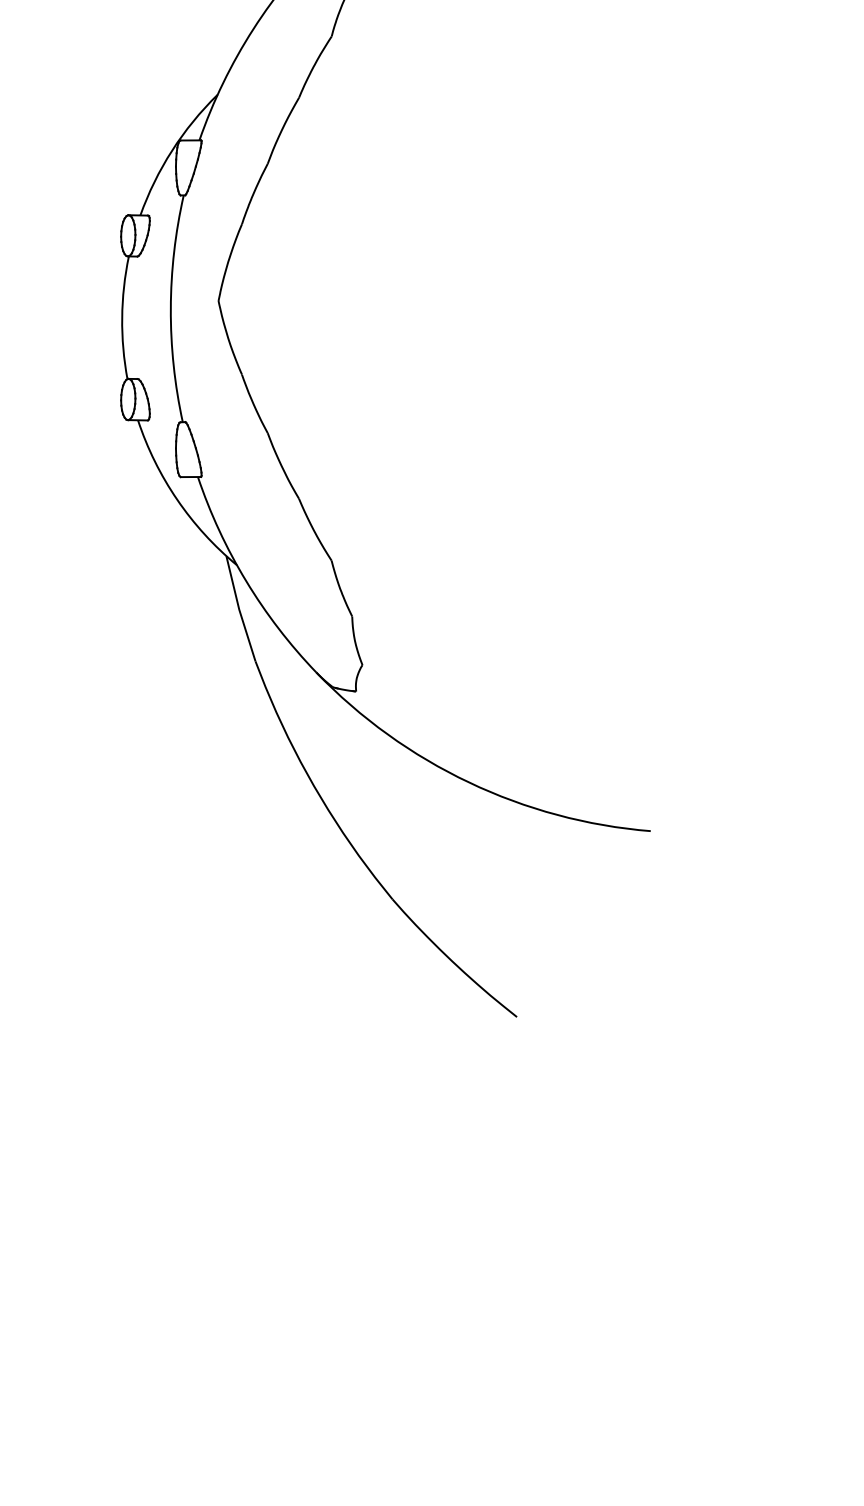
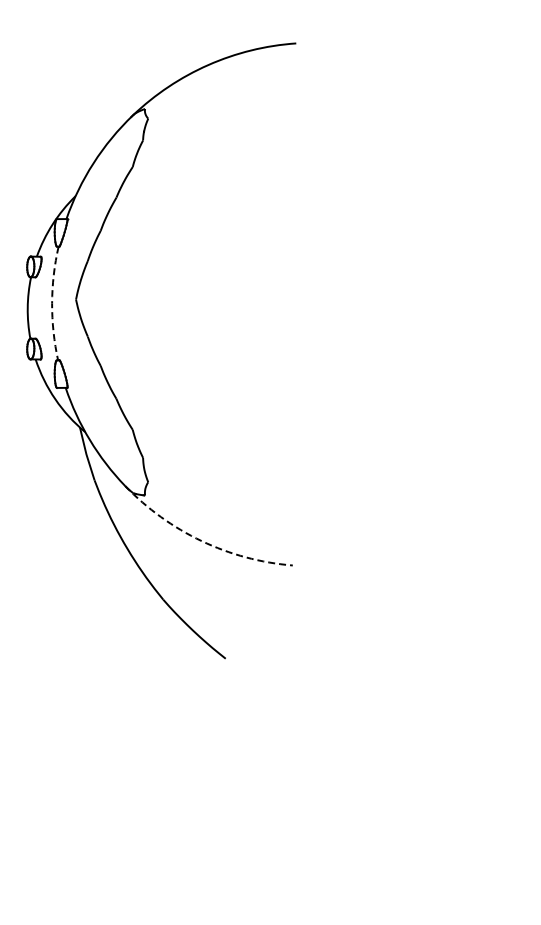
arc: (171, 308) -> (52, 303), solid -> dashed
arc: (468, 783) -> (201, 541), solid -> dashed

